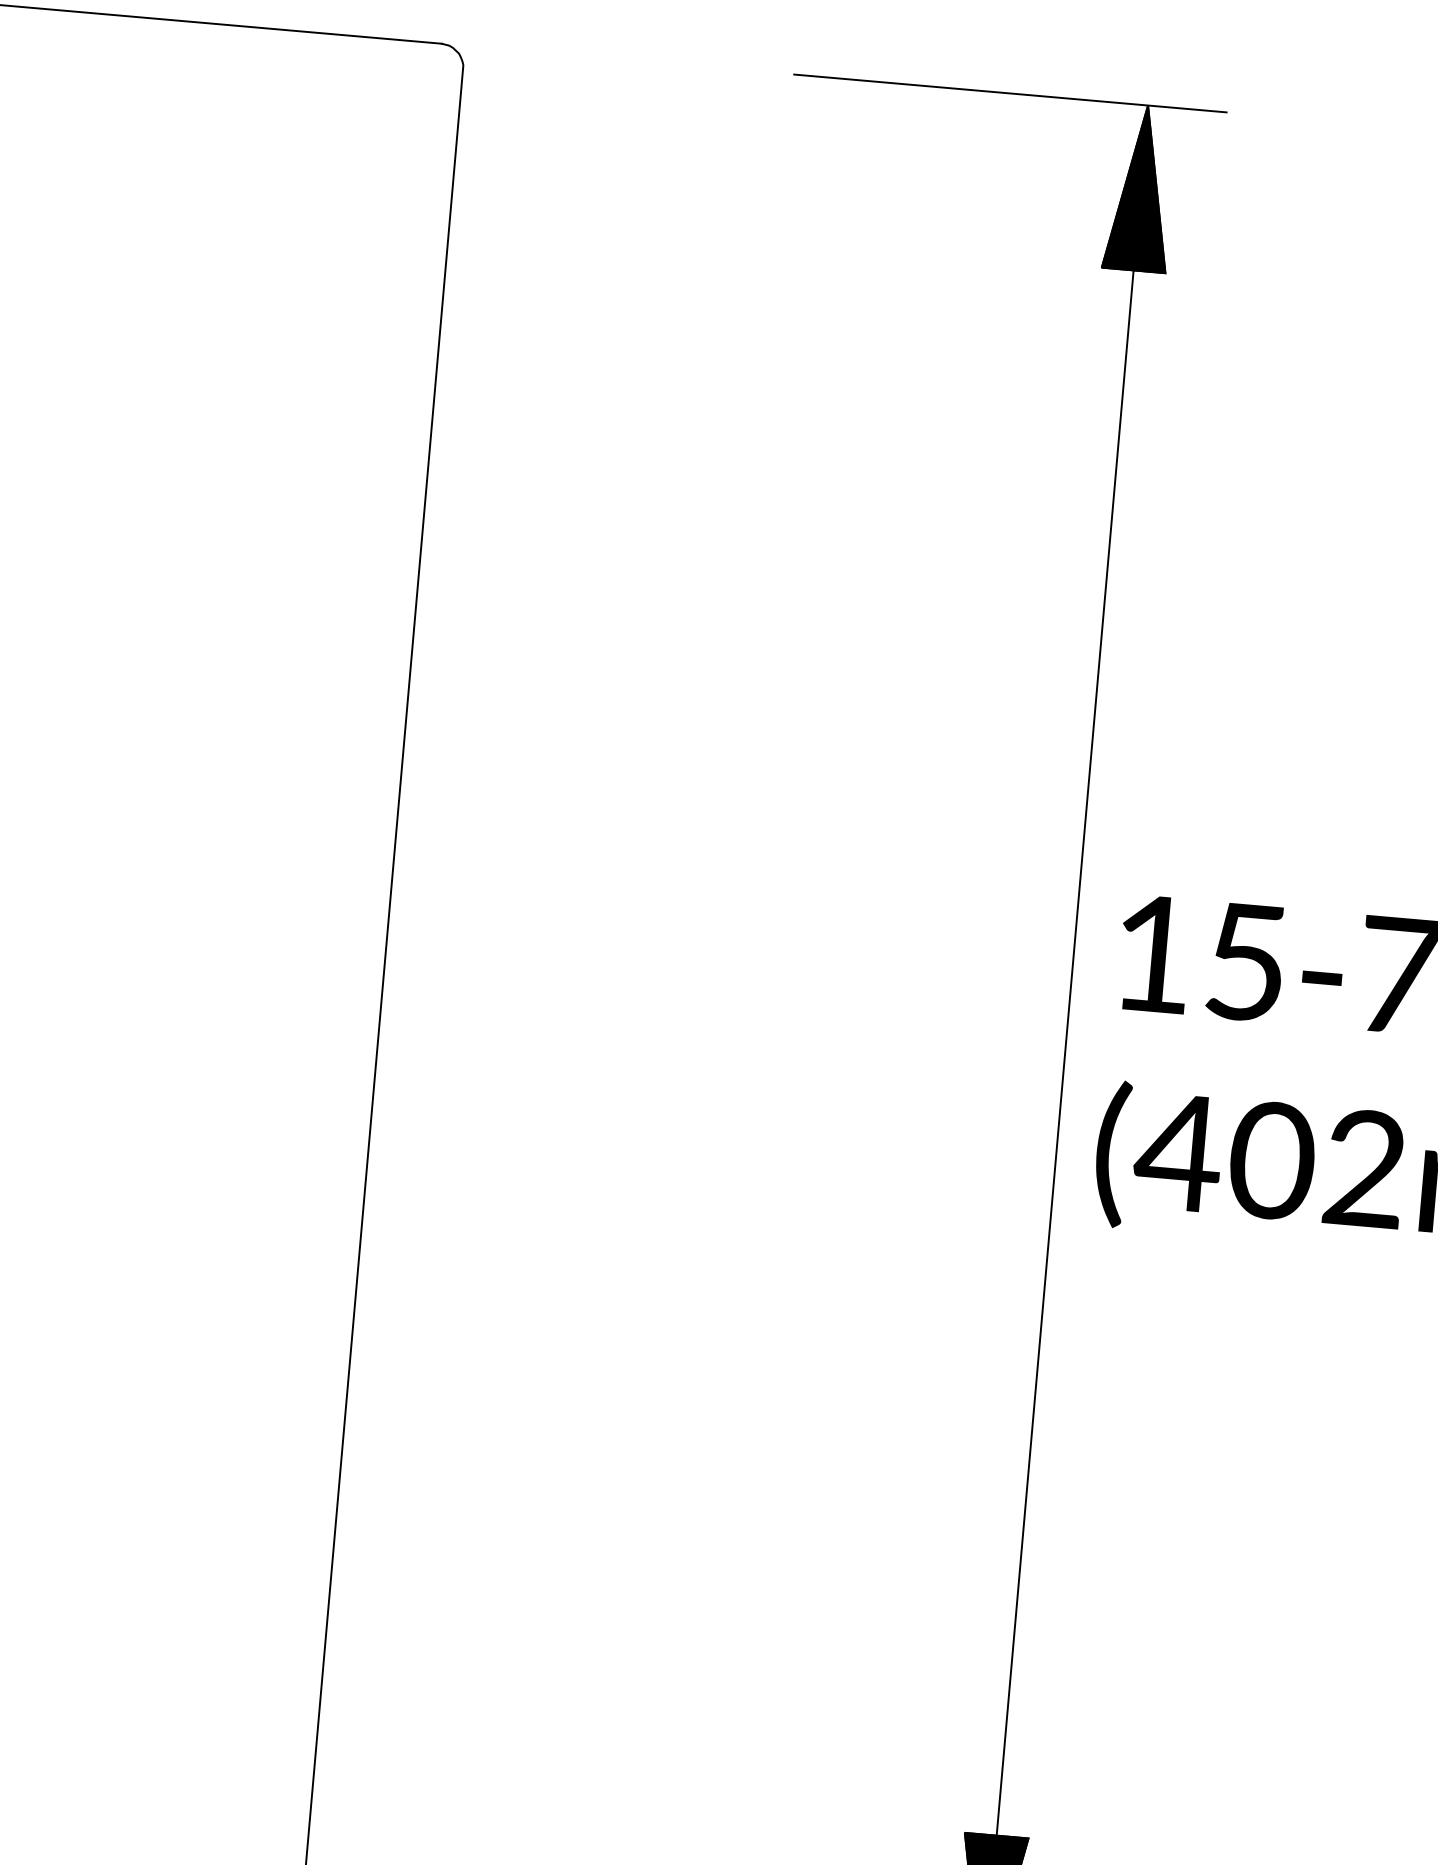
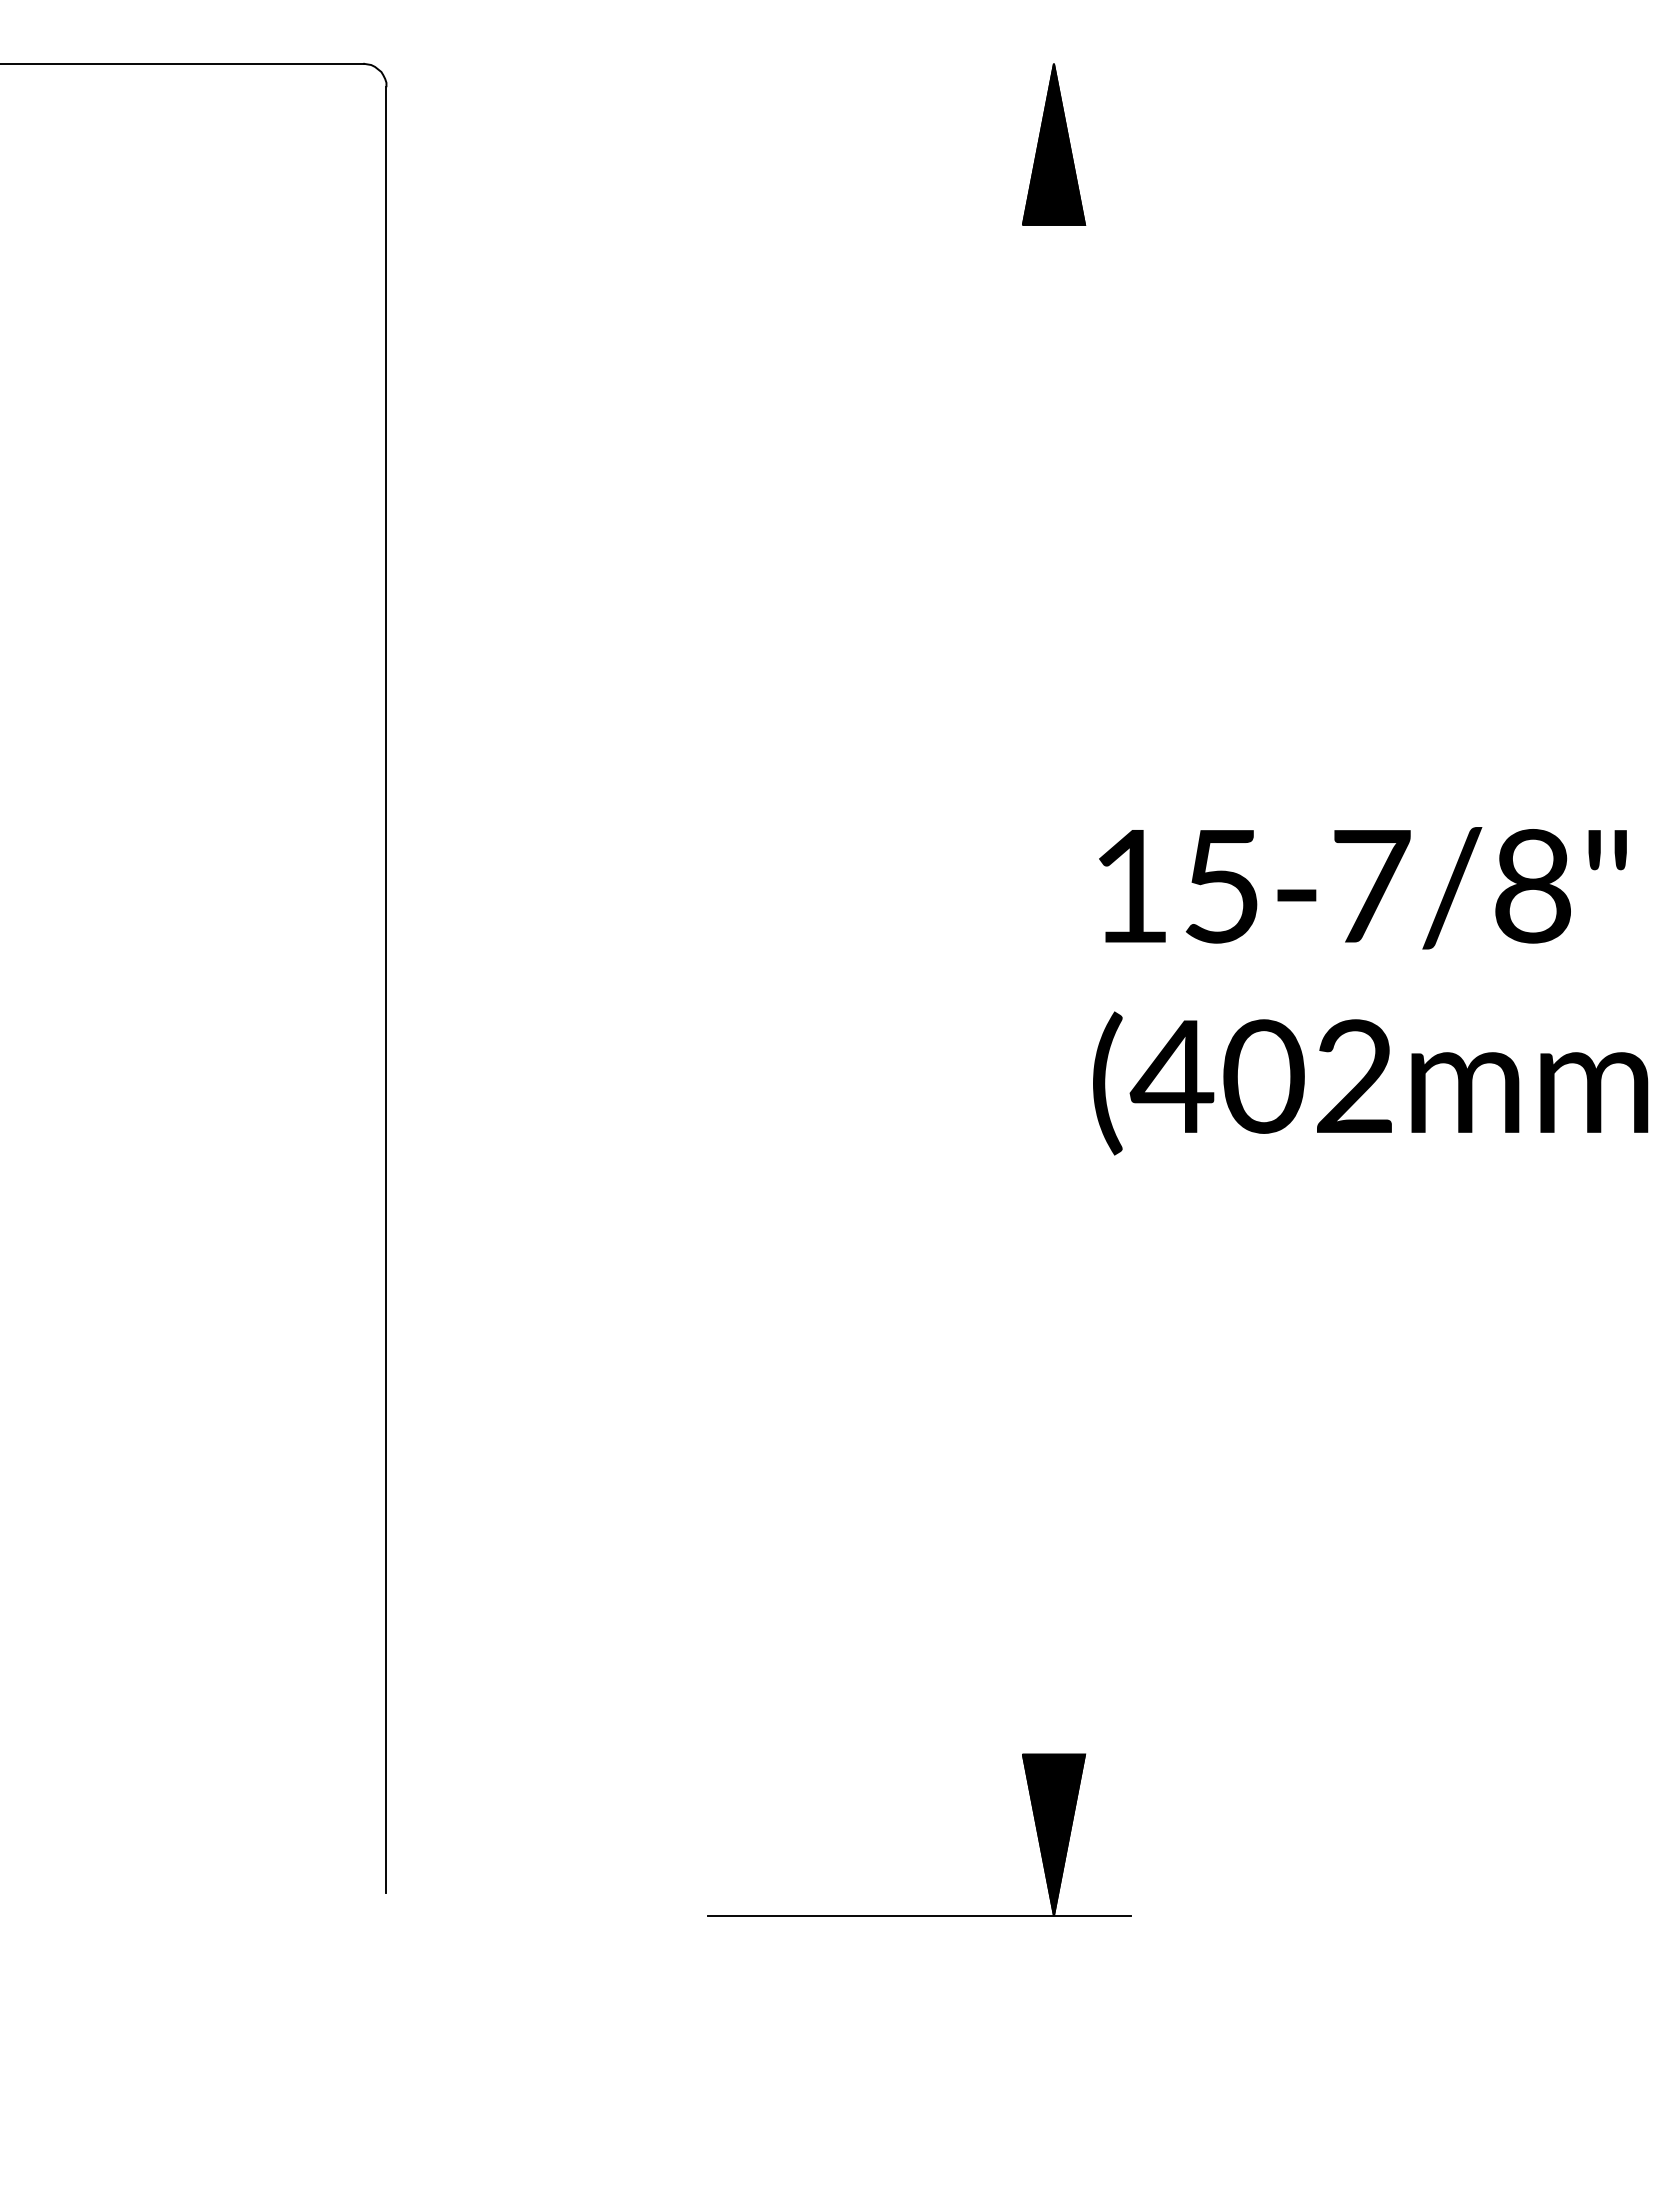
line: (1010, 93) -> (919, 63), removed
line: (1064, 1052) -> (1053, 989), removed

